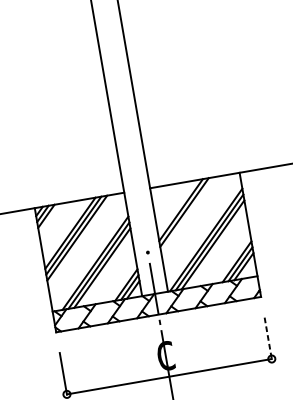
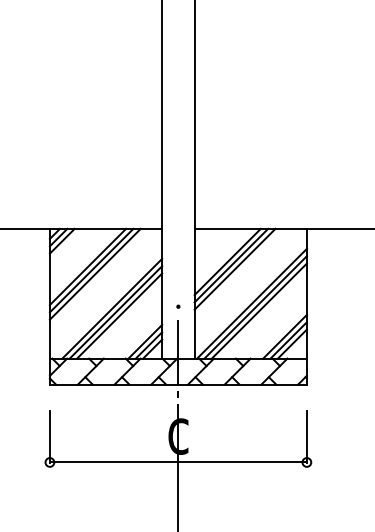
line: (187, 214) -> (234, 268), added
line: (268, 339) -> (306, 437), dashed -> solid

